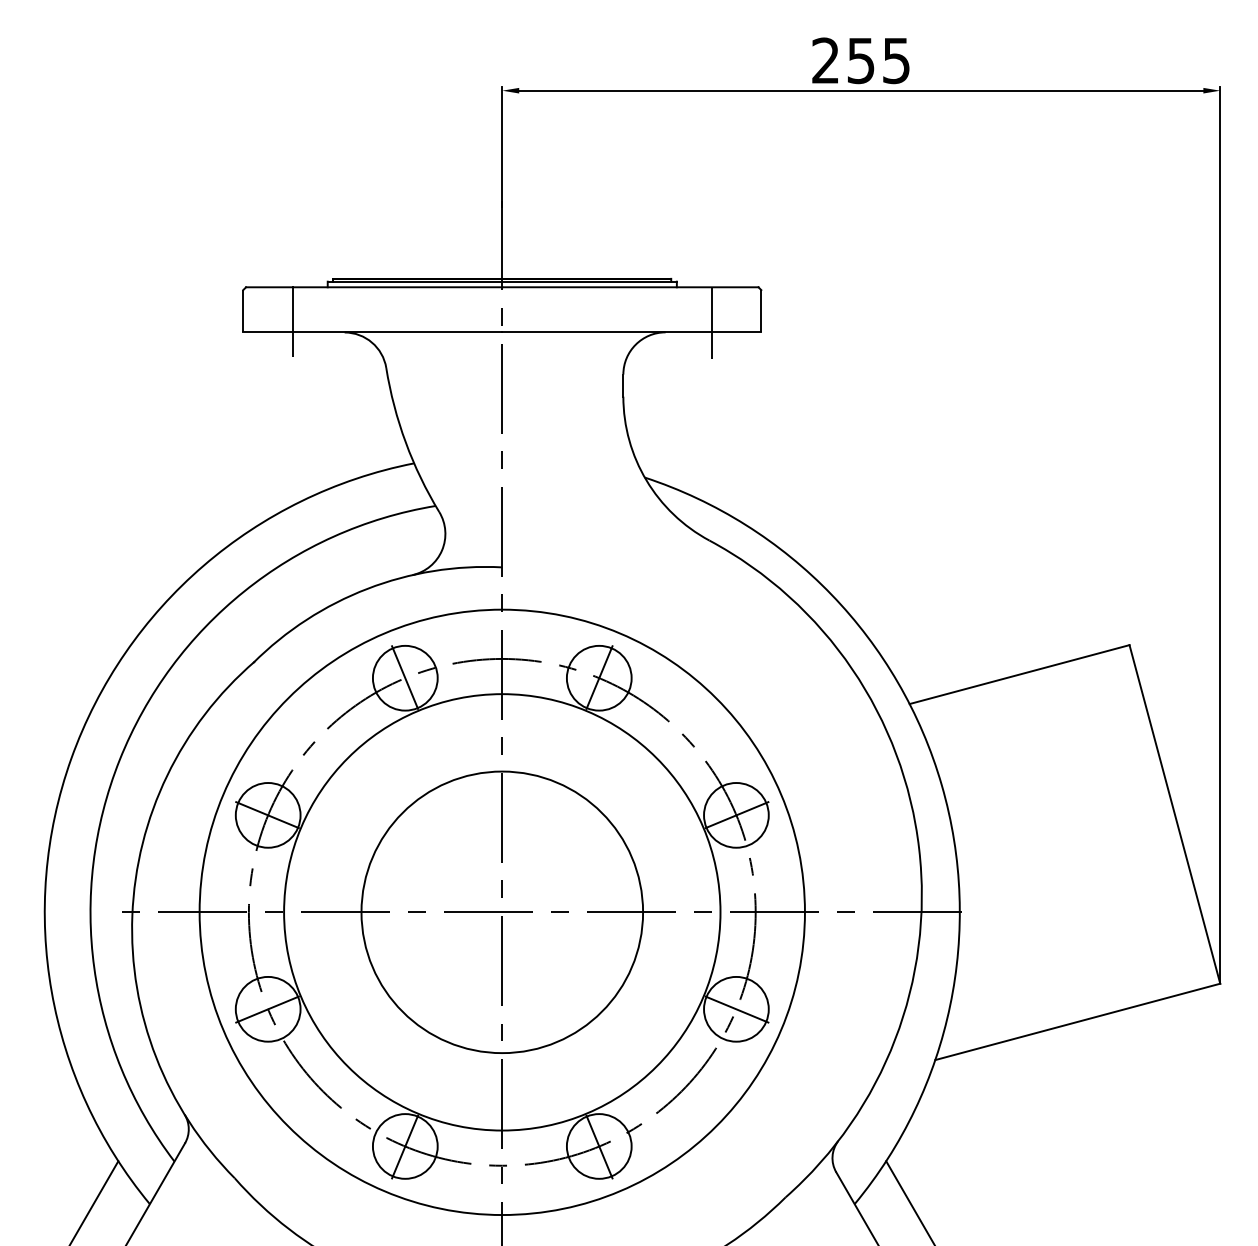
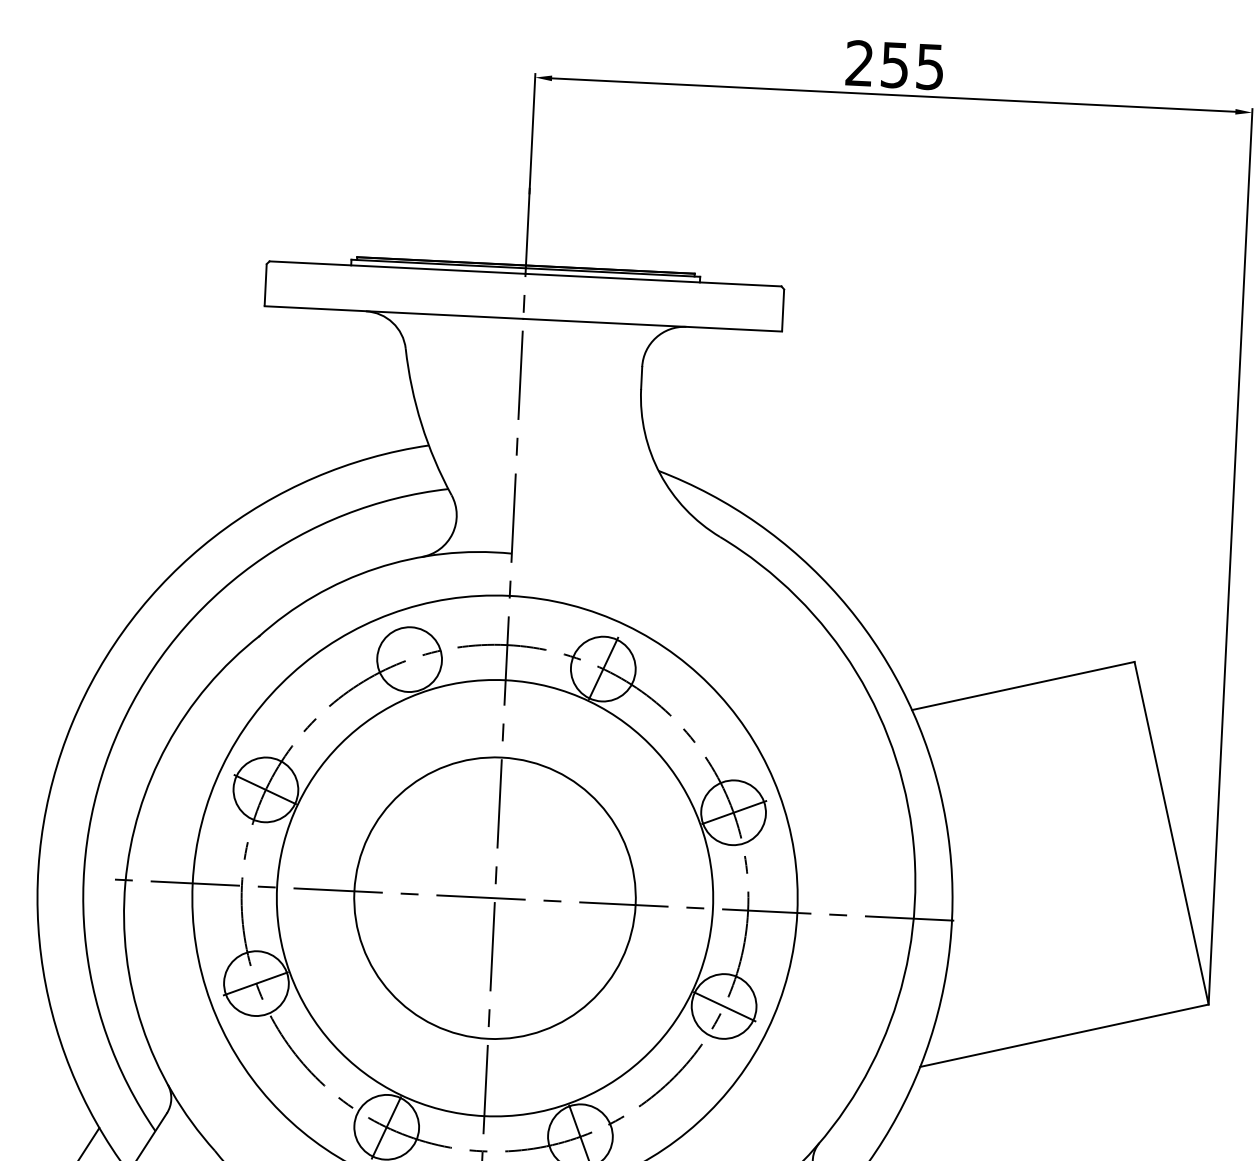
line: (292, 320) -> (314, 296), removed
line: (711, 322) -> (732, 319), removed
line: (404, 677) -> (408, 658), removed

